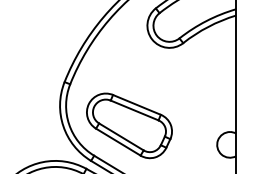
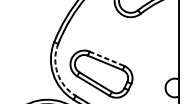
line: (136, 104) -> (106, 58), solid -> dashed
arc: (69, 124) -> (57, 73), solid -> dashed

